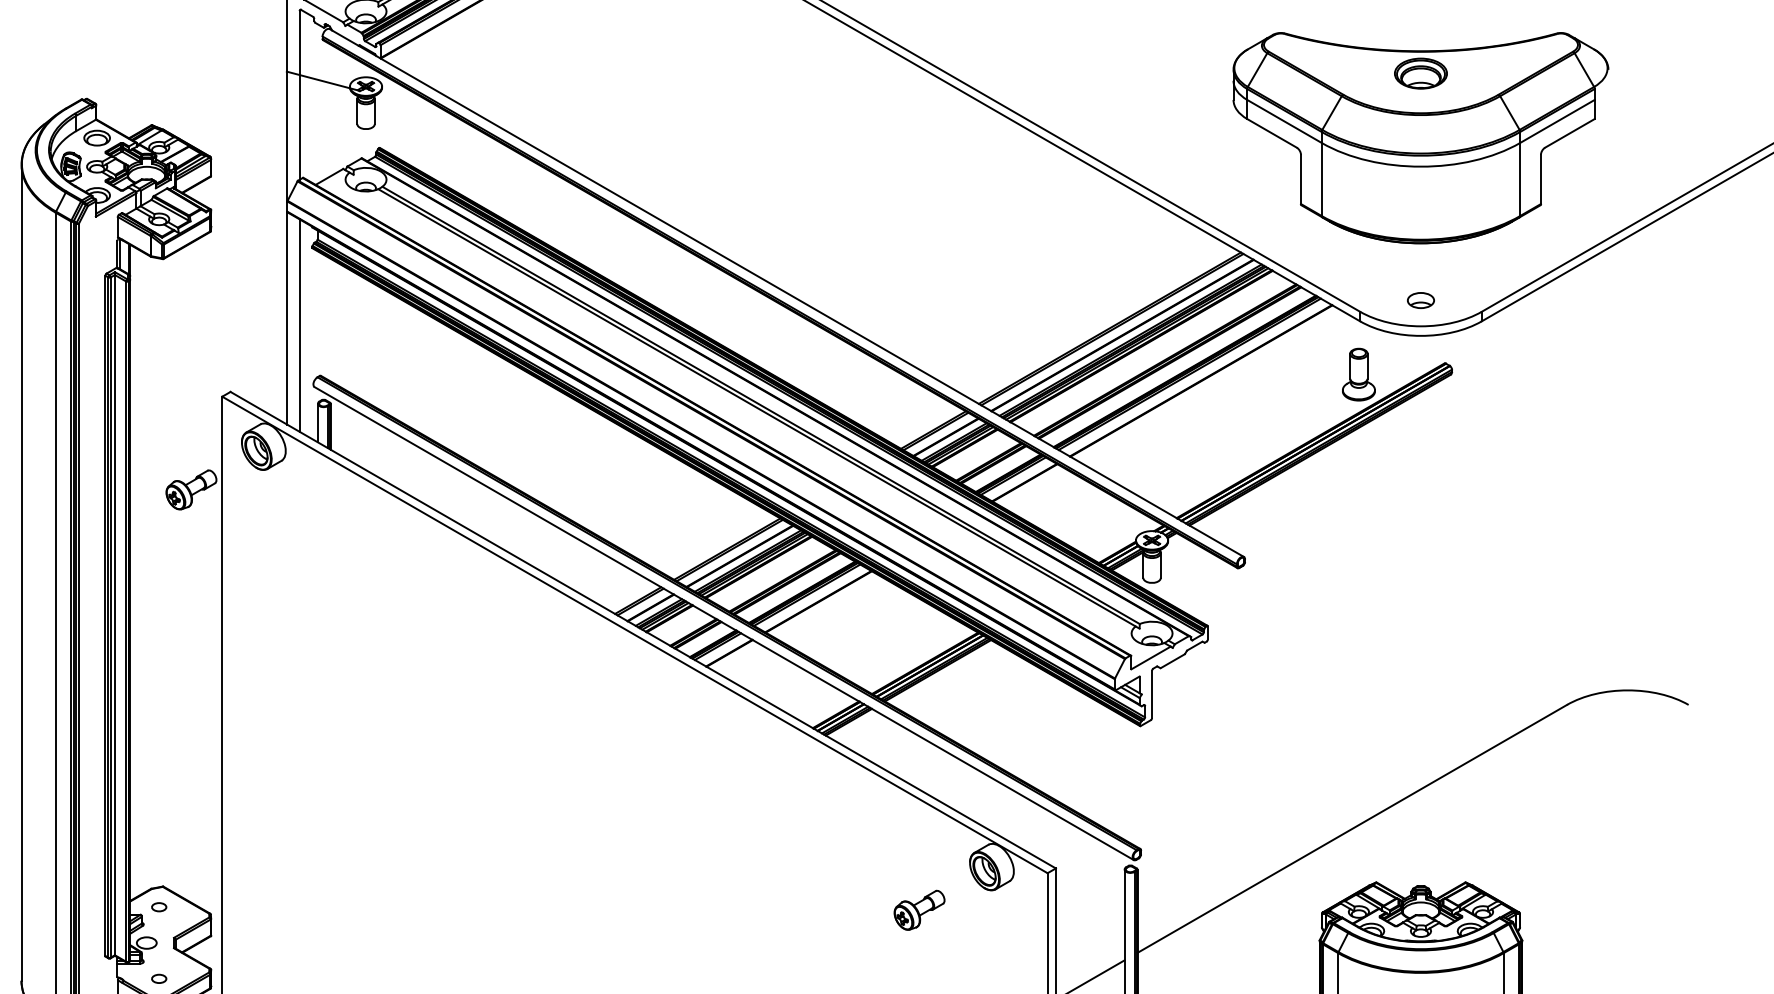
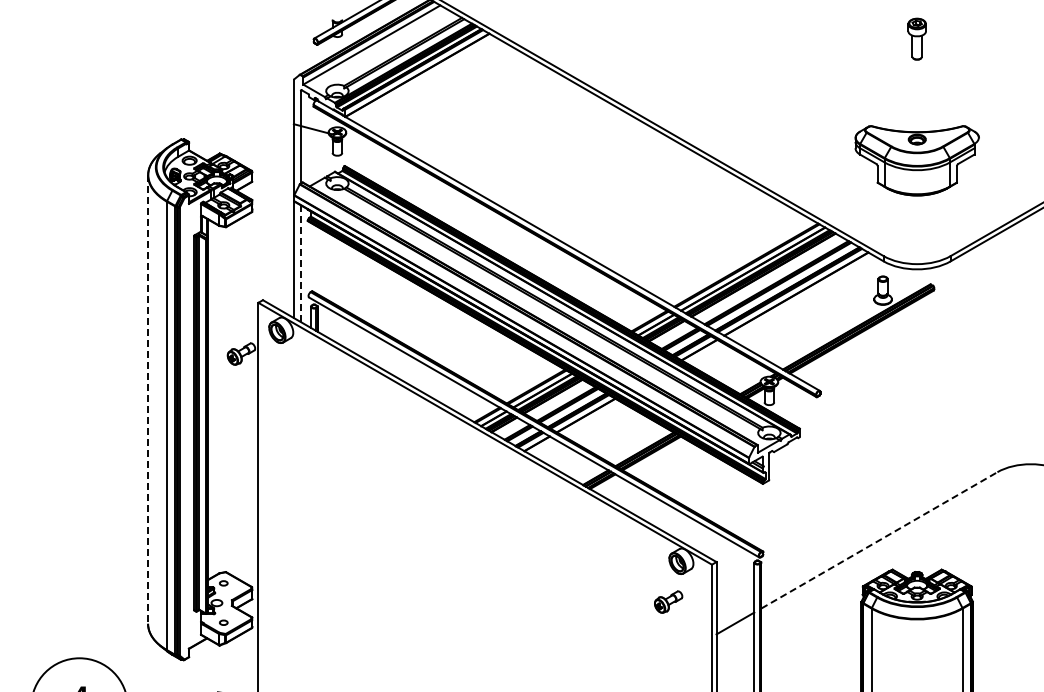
part: (1421, 137) -> (917, 160), size x0.6
part: (1421, 299) -> (917, 249), removed
line: (300, 325) -> (301, 263), solid -> dashed
line: (22, 574) -> (148, 400), solid -> dashed
line: (1352, 829) -> (879, 540), solid -> dashed
part: (919, 909) -> (668, 601), moved

